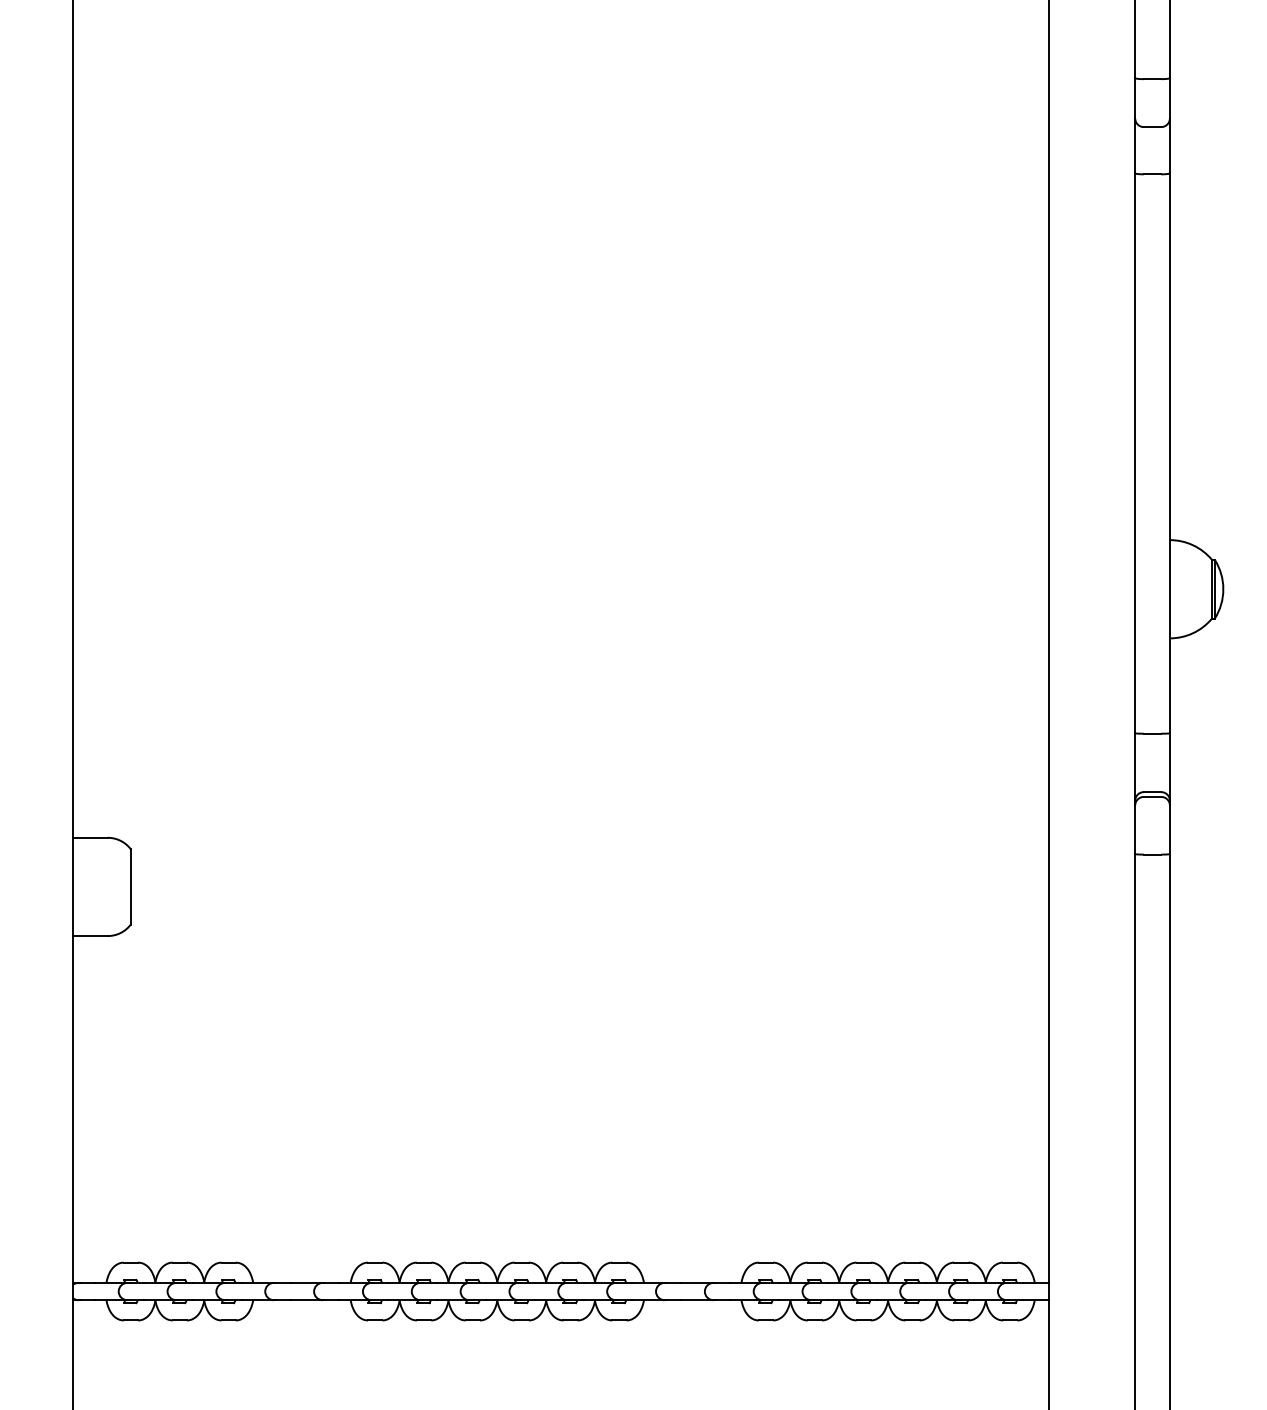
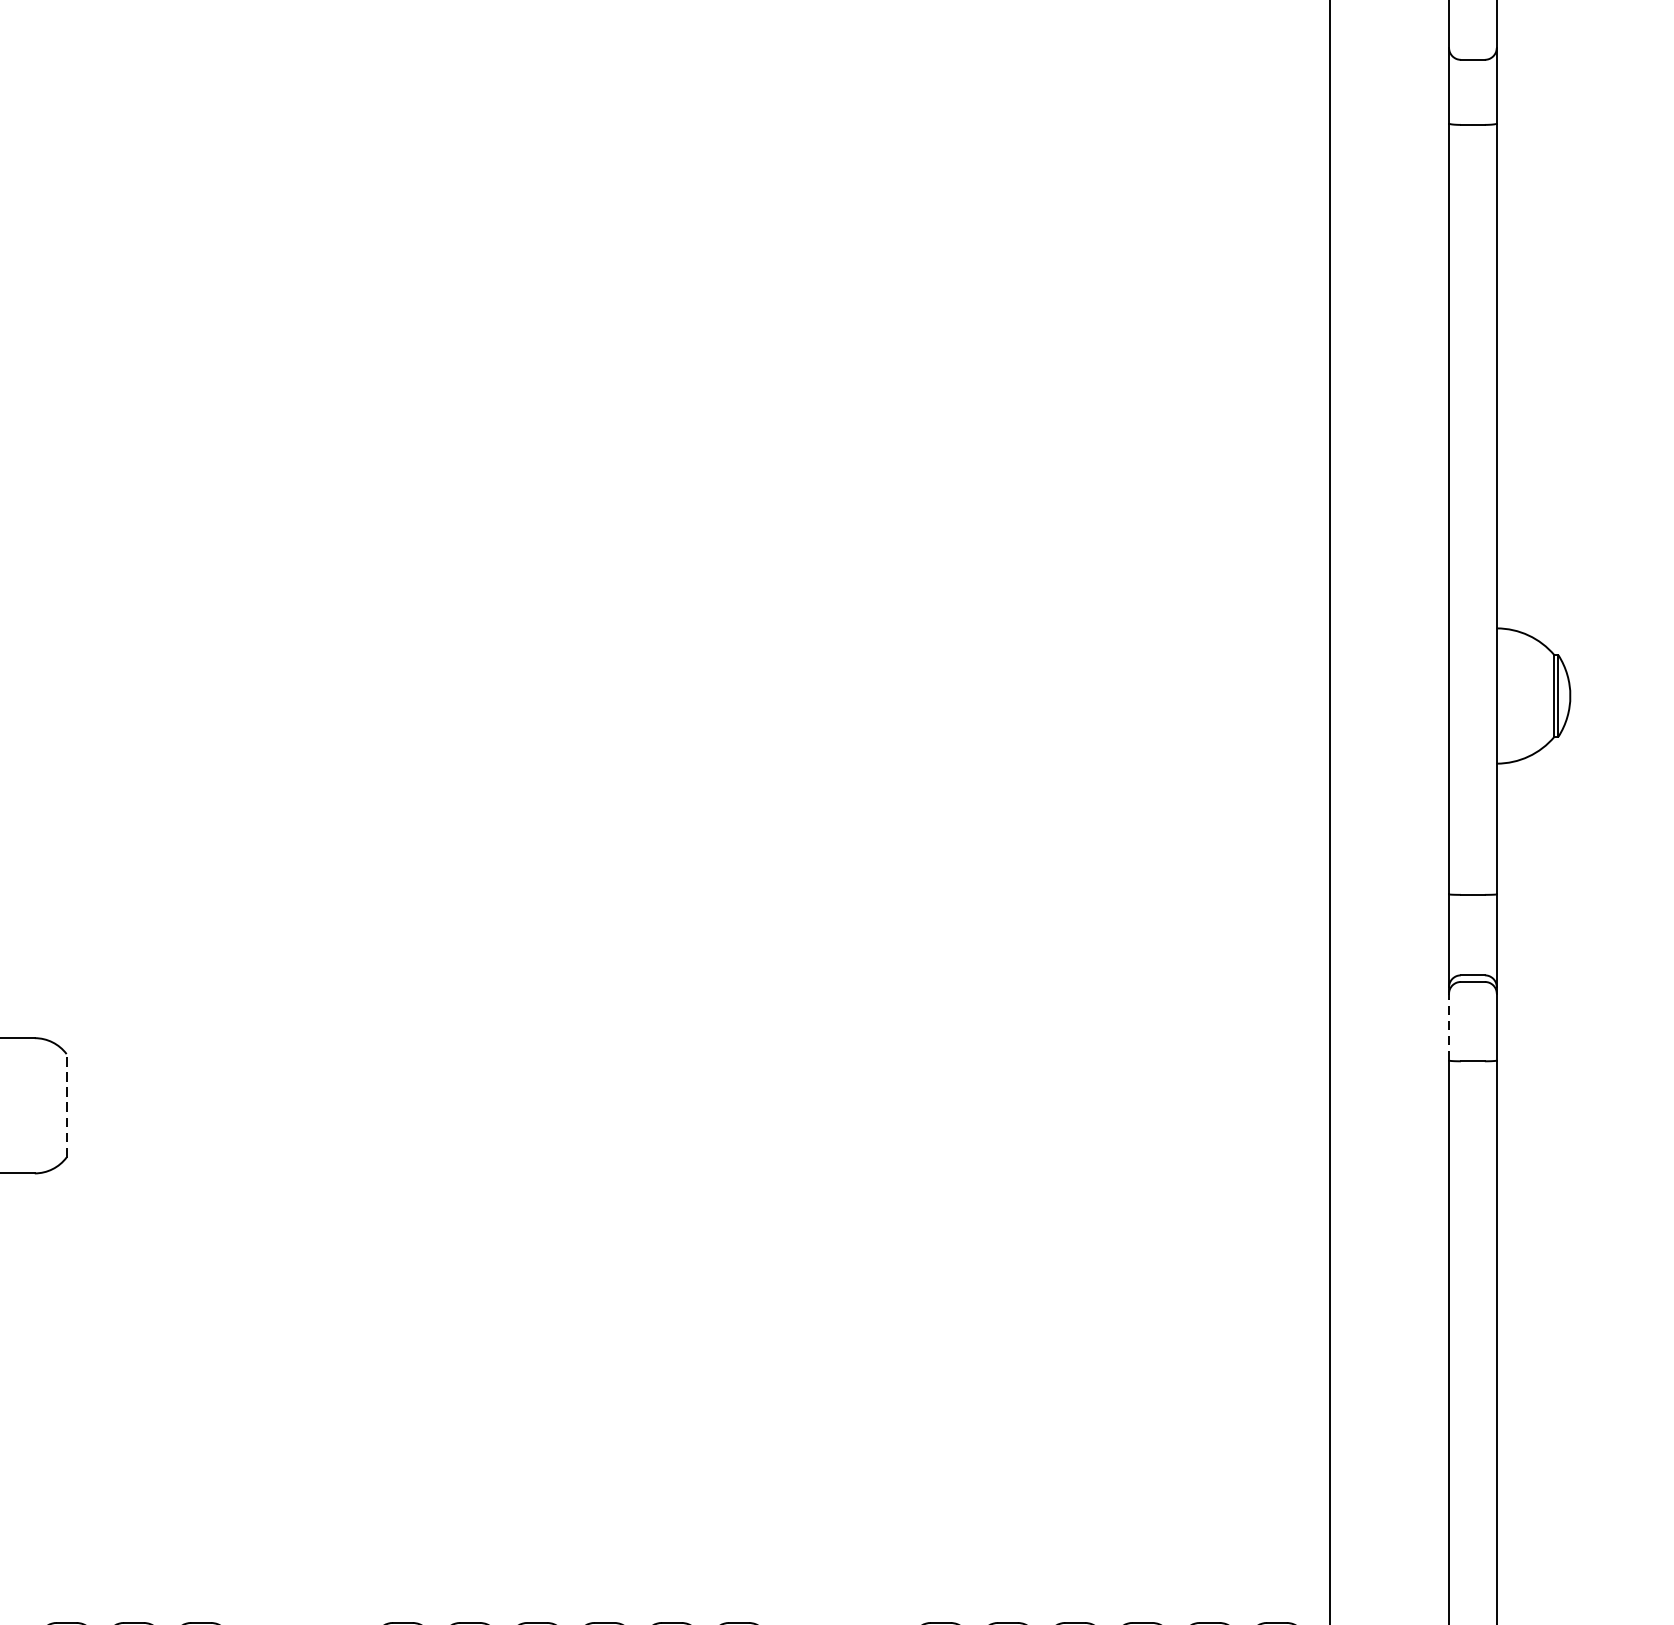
line: (1135, 829) -> (1449, 1026), solid -> dashed
line: (130, 886) -> (66, 1105), solid -> dashed

